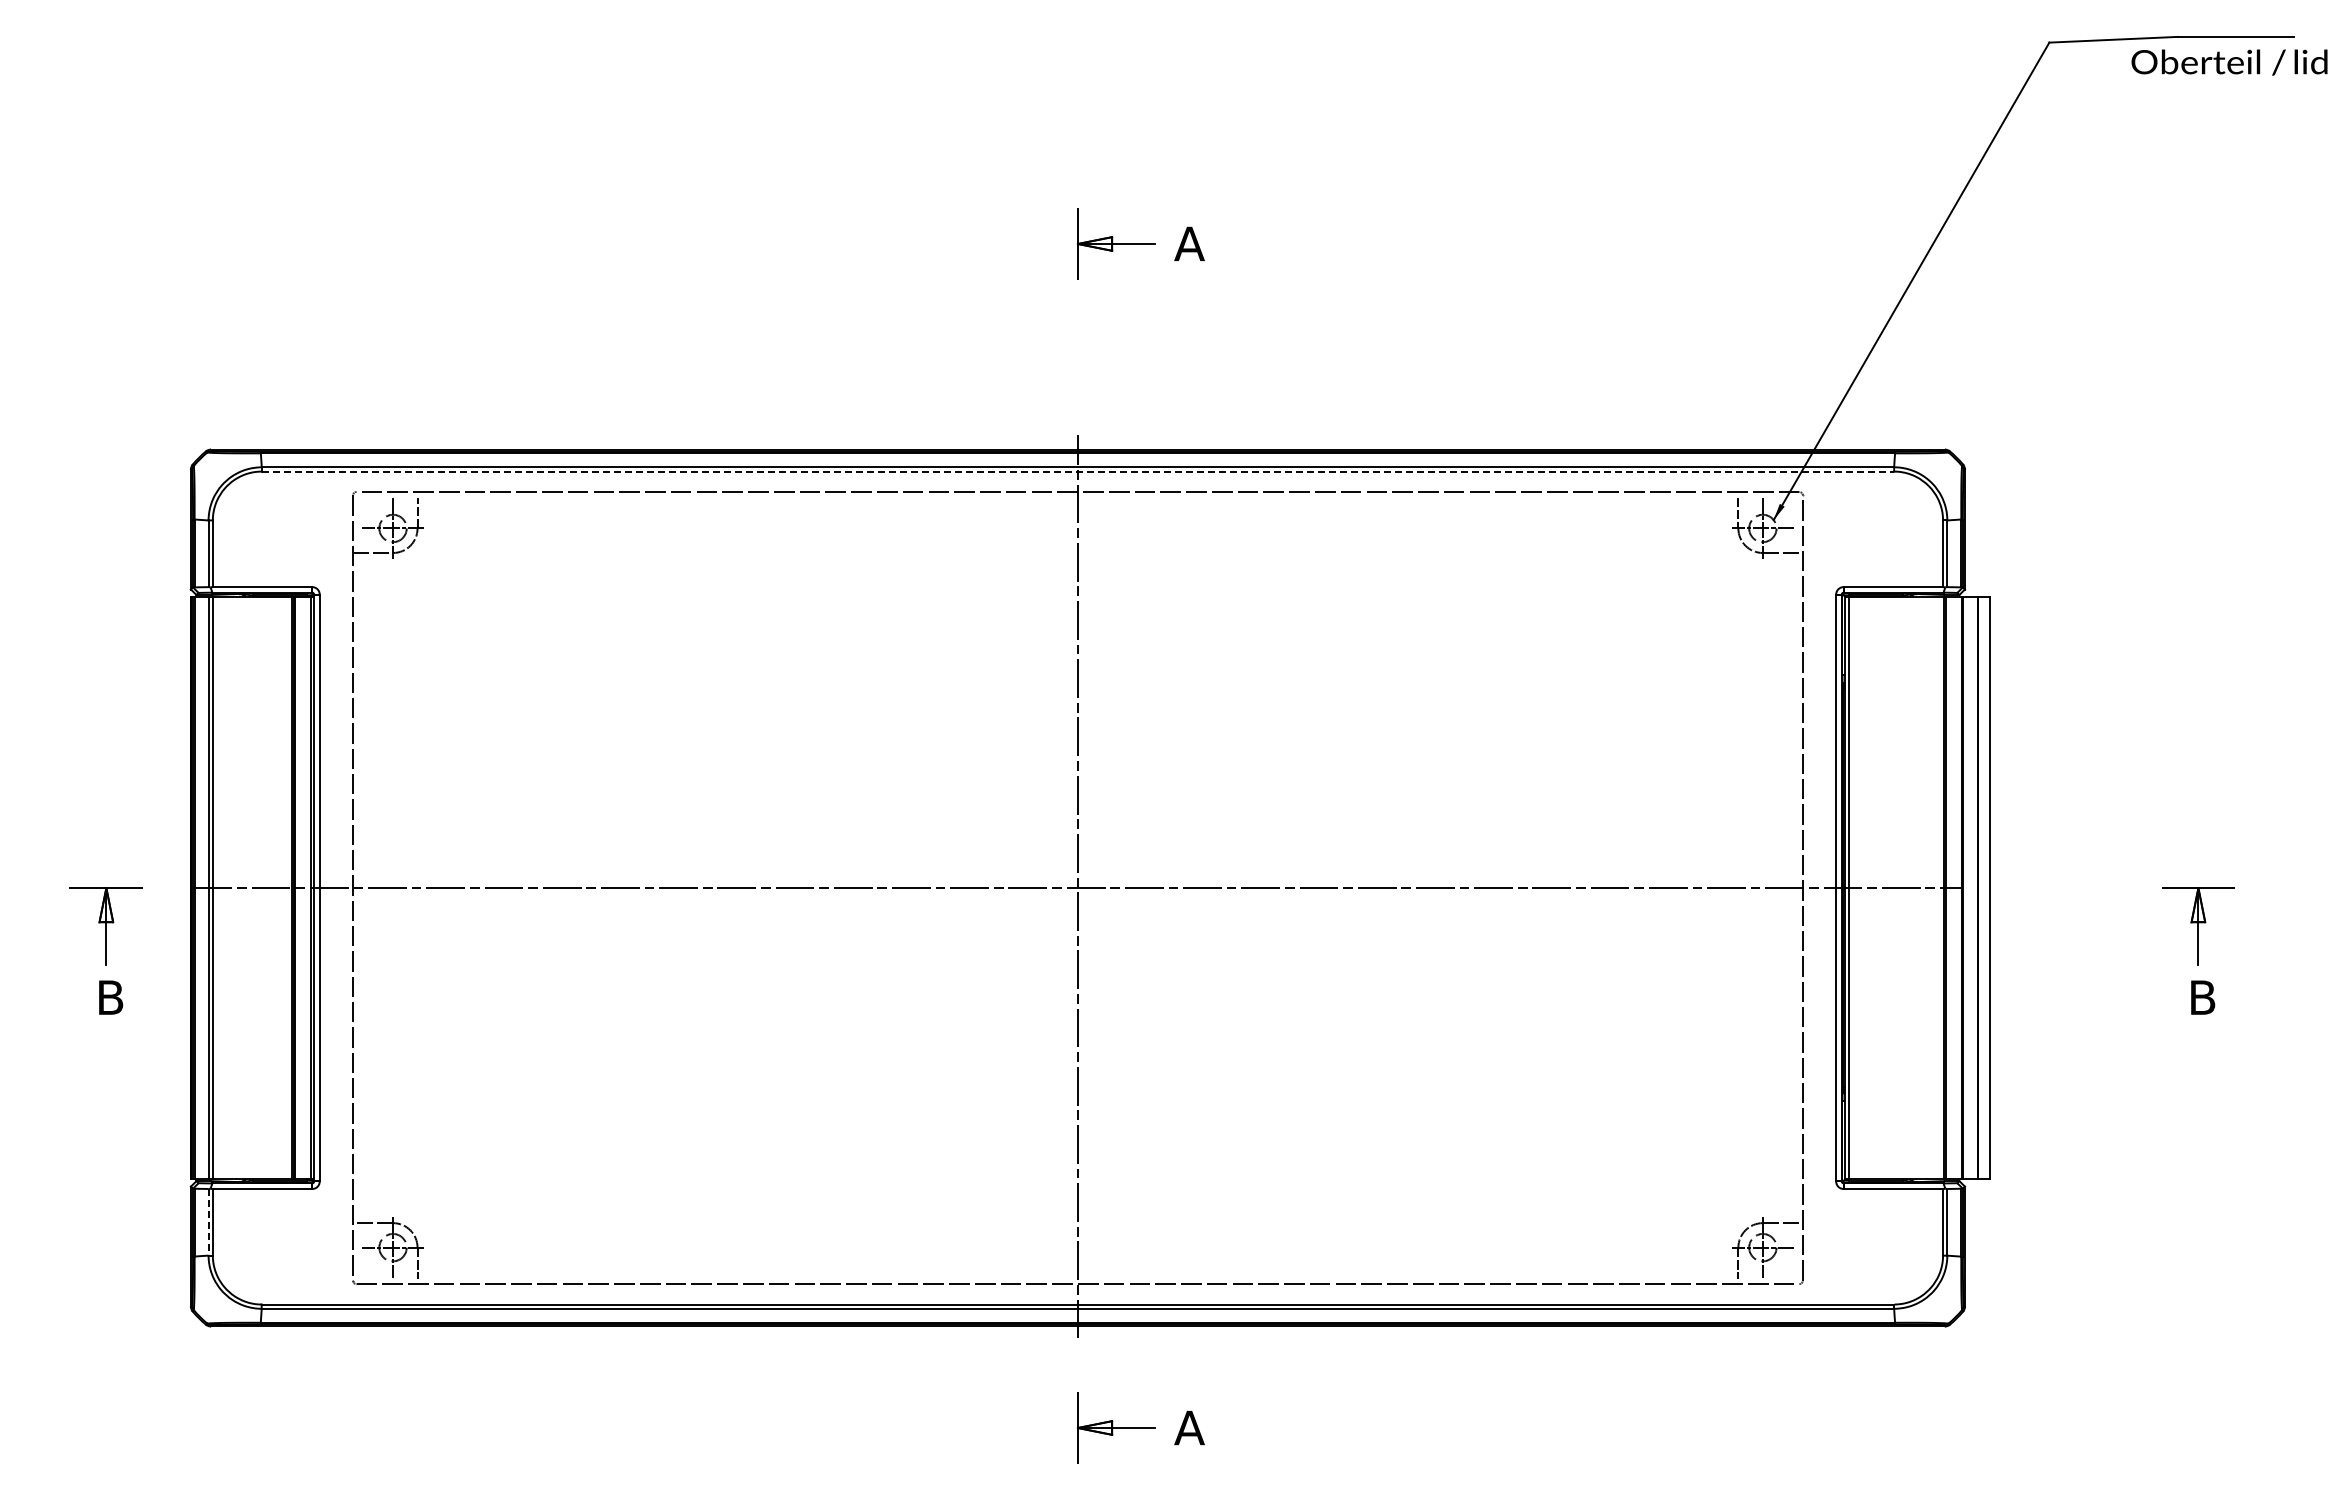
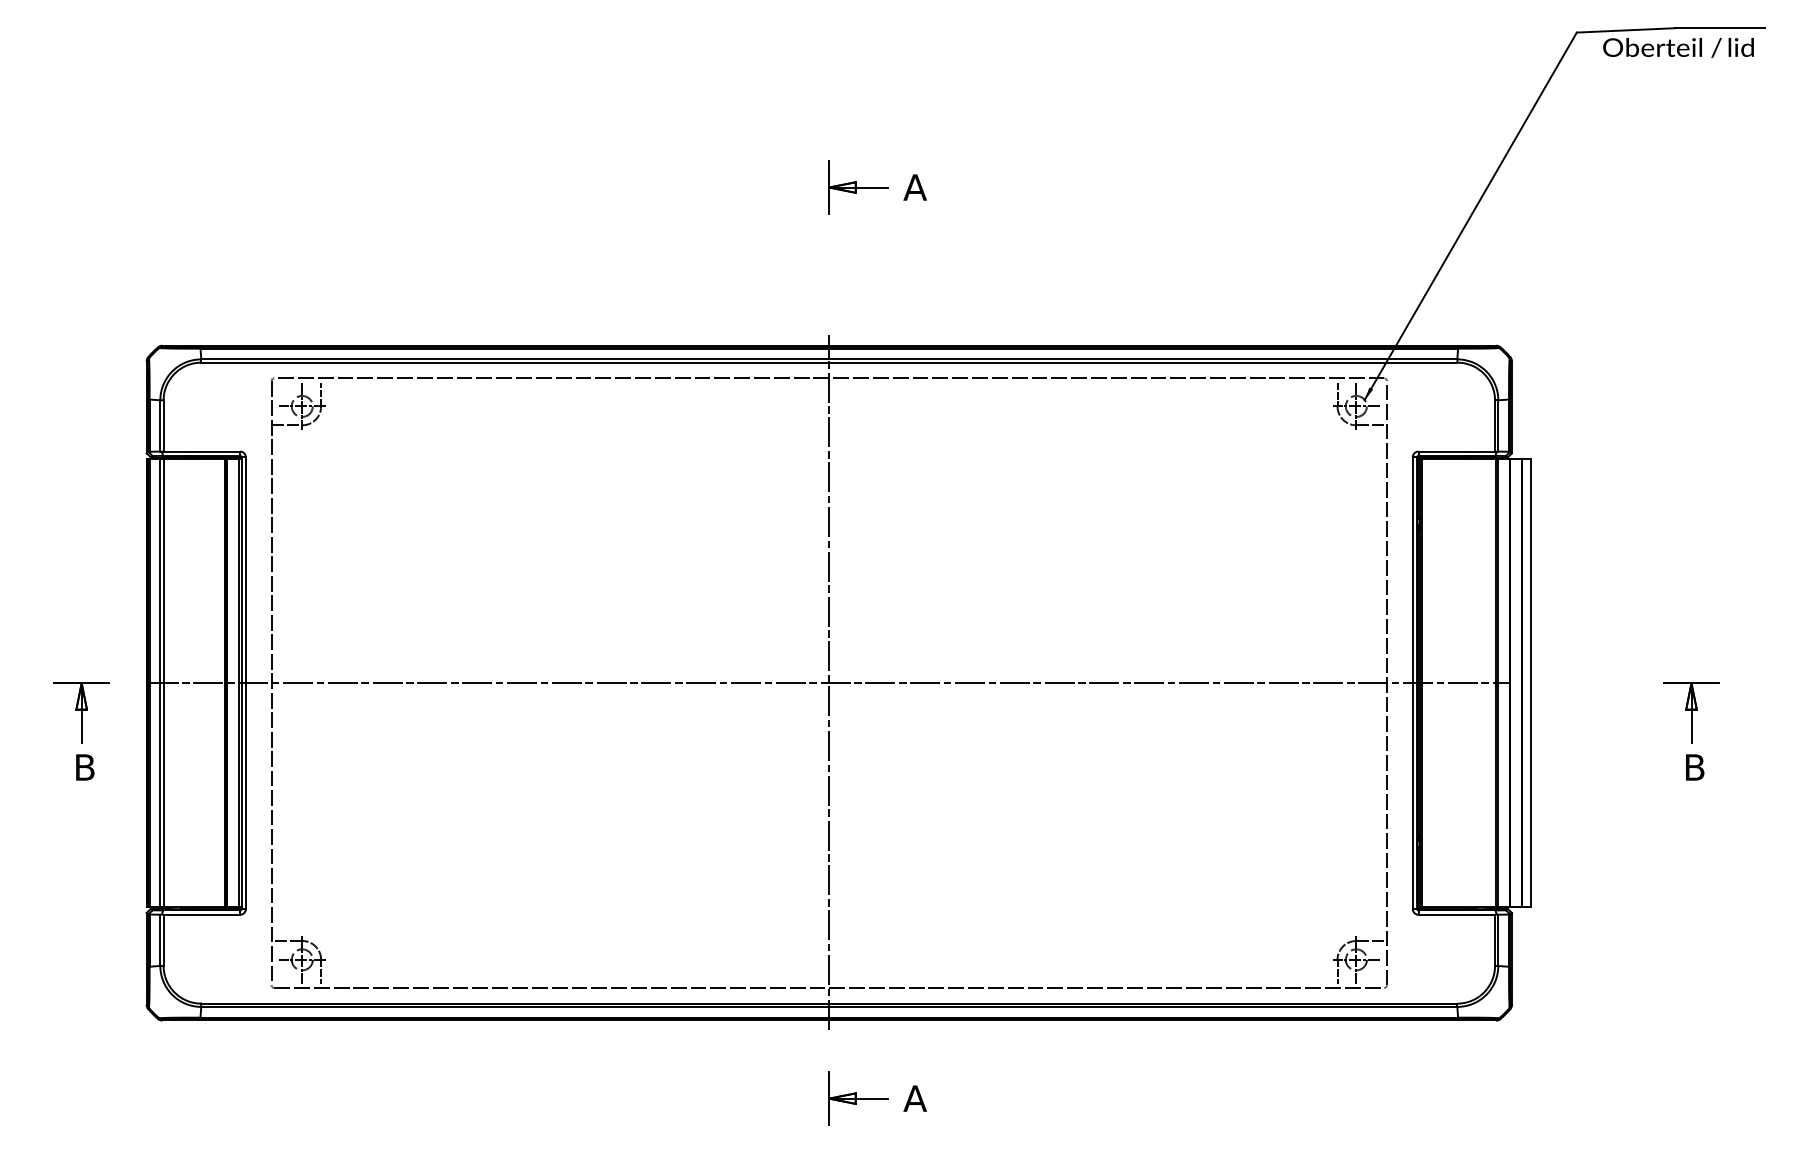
text: (2229, 62) -> (1678, 47), moved
line: (1078, 471) -> (829, 362), dashed -> solid
line: (208, 1222) -> (160, 940), dashed -> solid

